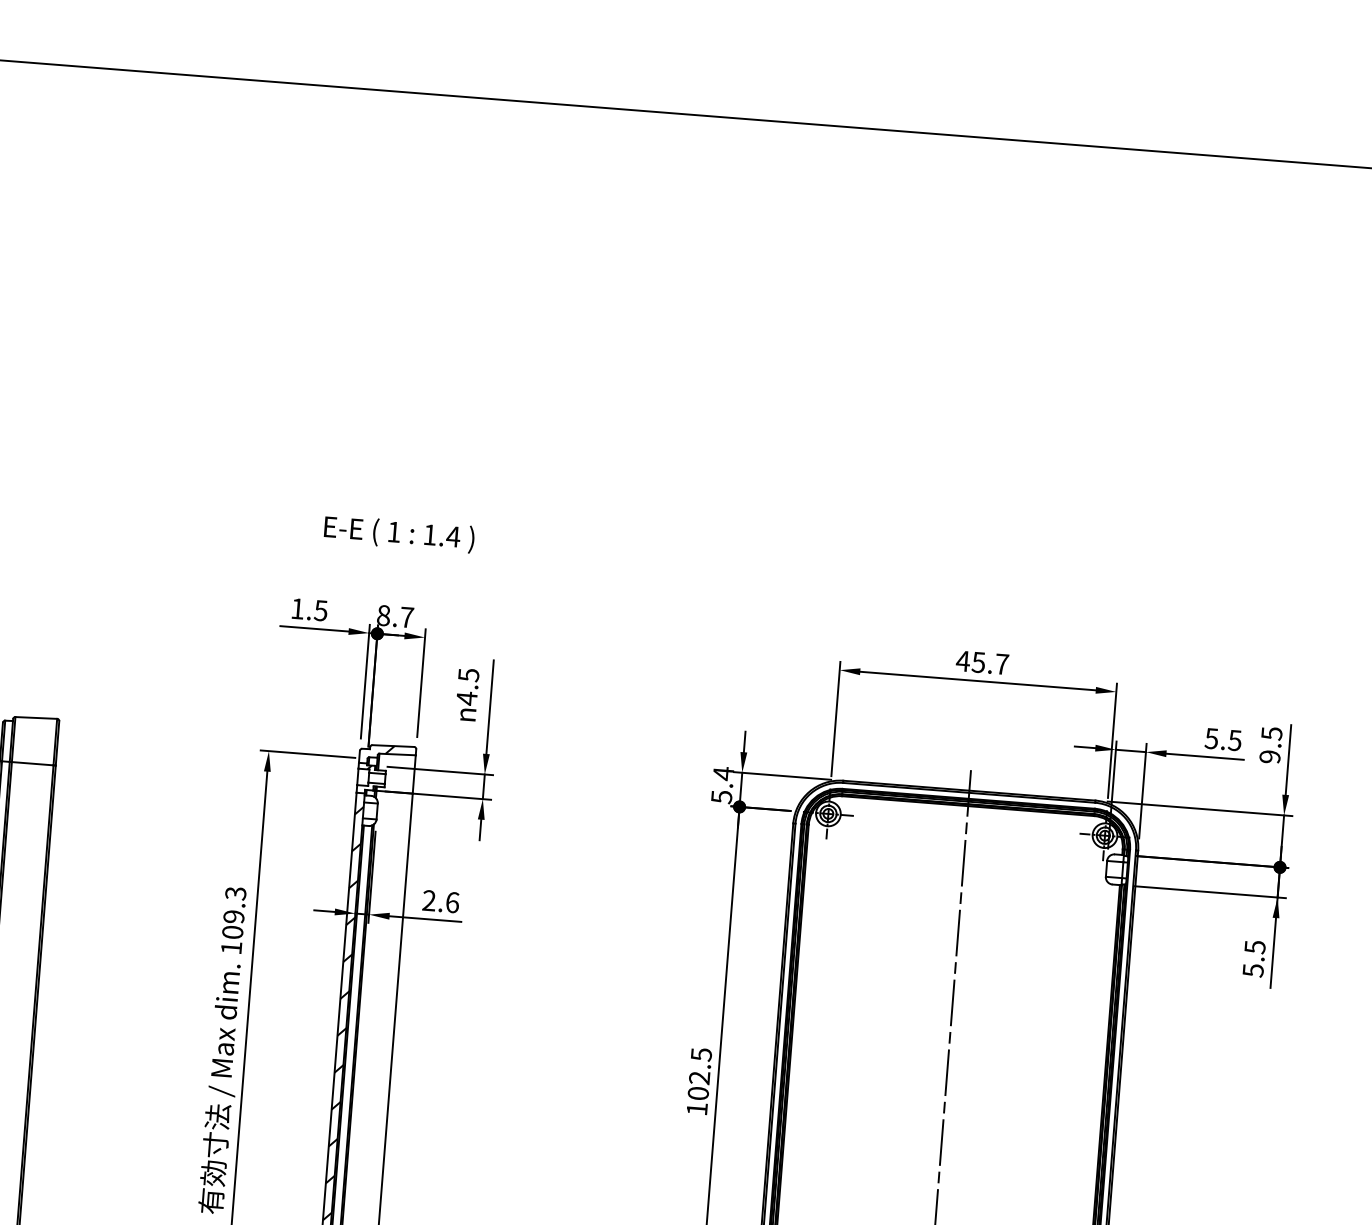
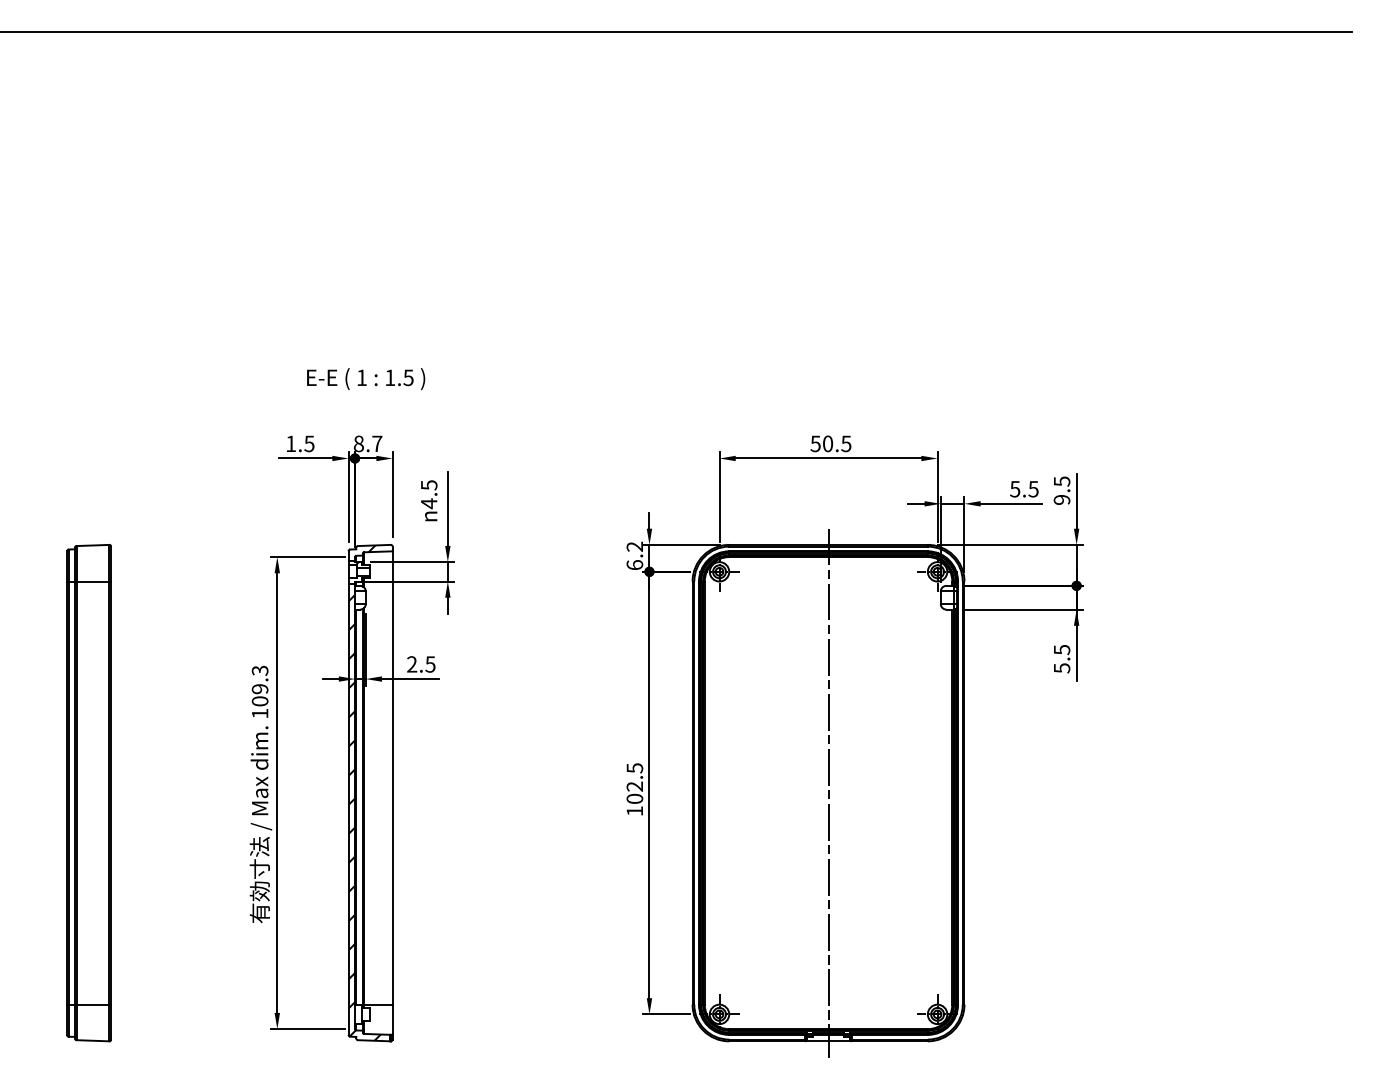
text: (453, 536) -> (408, 377), 1.4 -> 1.5
text: (982, 662) -> (830, 443), 45.7 -> 50.5
text: (722, 784) -> (634, 555), 5.4 -> 6.2
text: (452, 902) -> (430, 664), 2.6 -> 2.5

